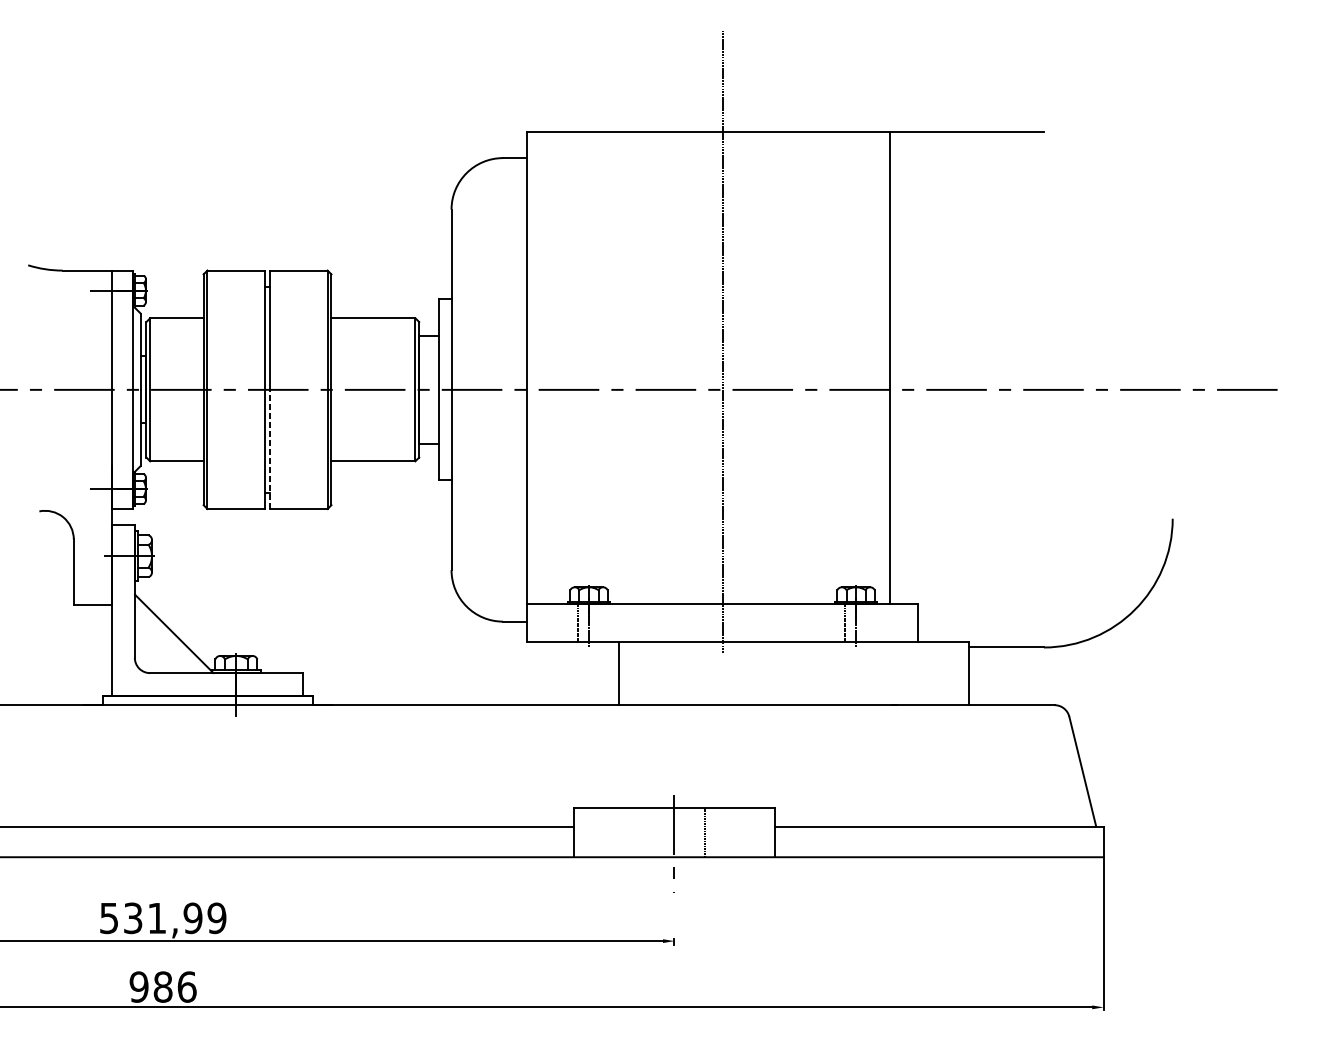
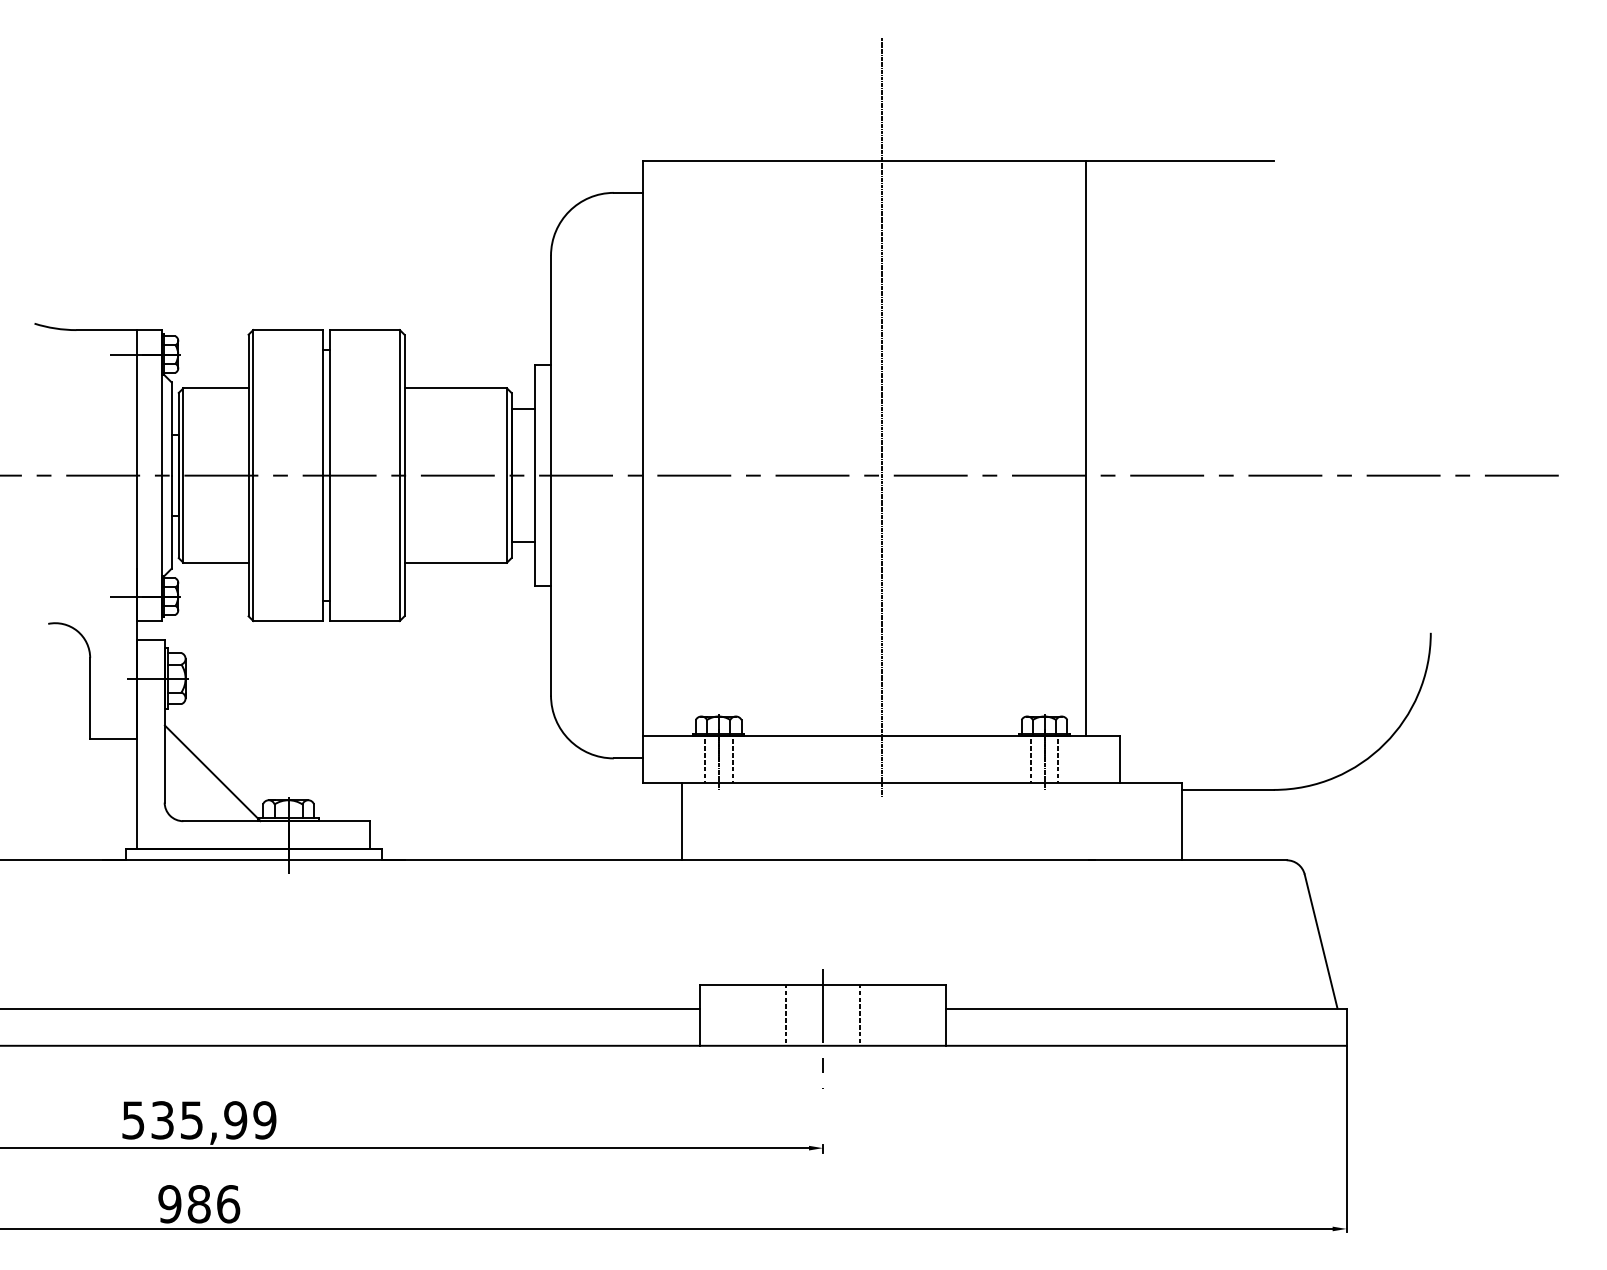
line: (270, 449) -> (330, 548), dashed -> solid
line: (600, 622) -> (732, 759), added
line: (867, 622) -> (1058, 759), added
line: (619, 673) -> (681, 821), moved
line: (643, 832) -> (785, 1015), added
text: (156, 918) -> (191, 1120), 531,99 -> 535,99

